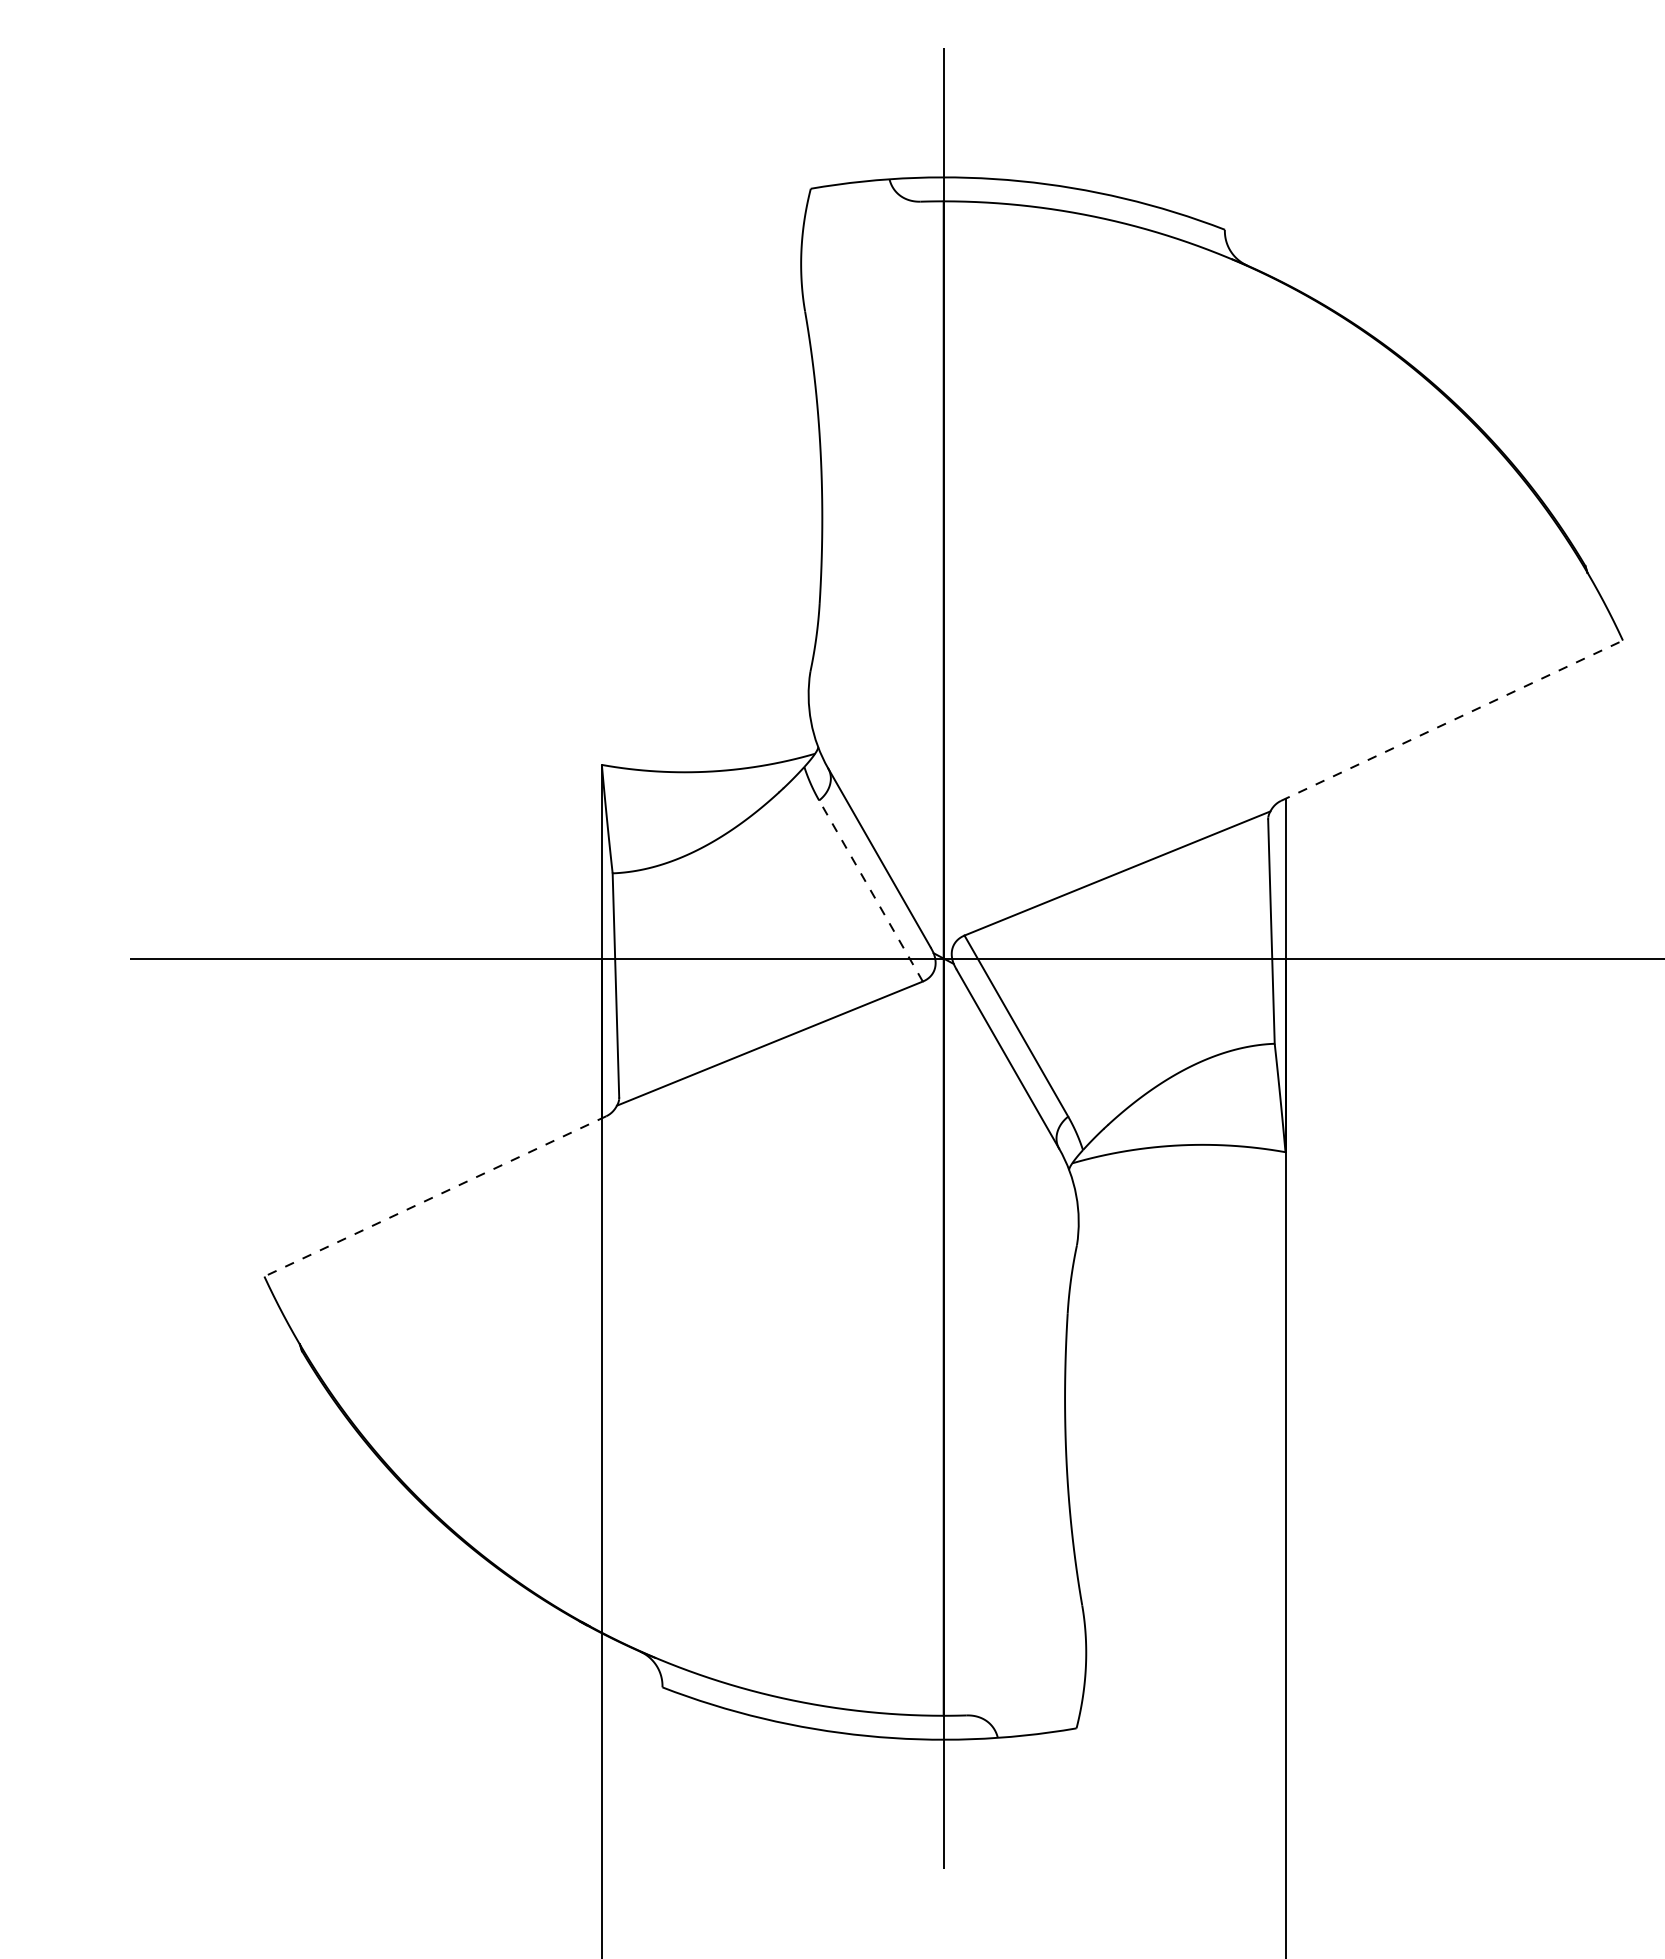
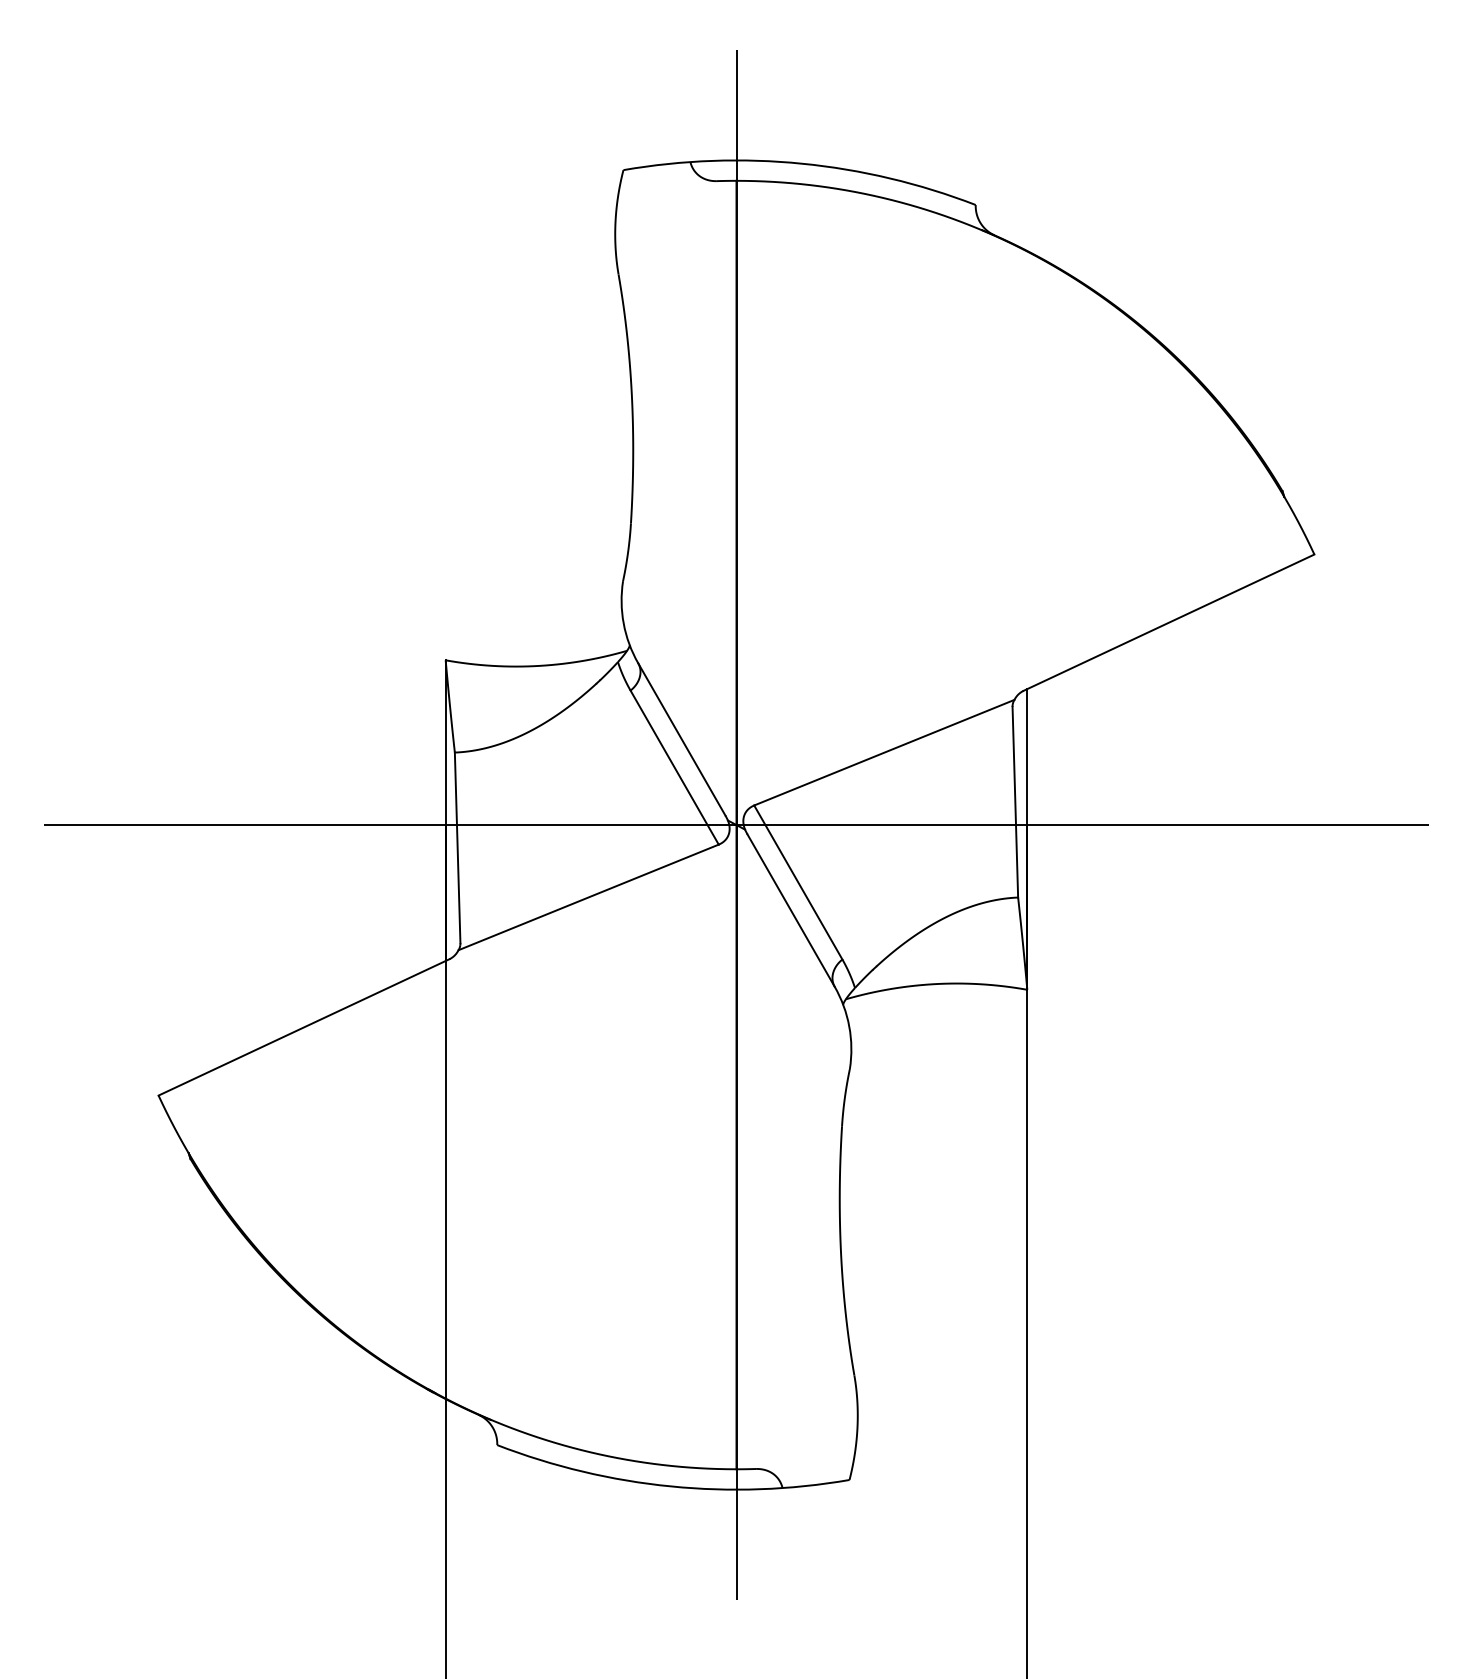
line: (1451, 720) -> (1168, 622), dashed -> solid
line: (870, 890) -> (674, 767), dashed -> solid
line: (435, 1196) -> (304, 1027), dashed -> solid

